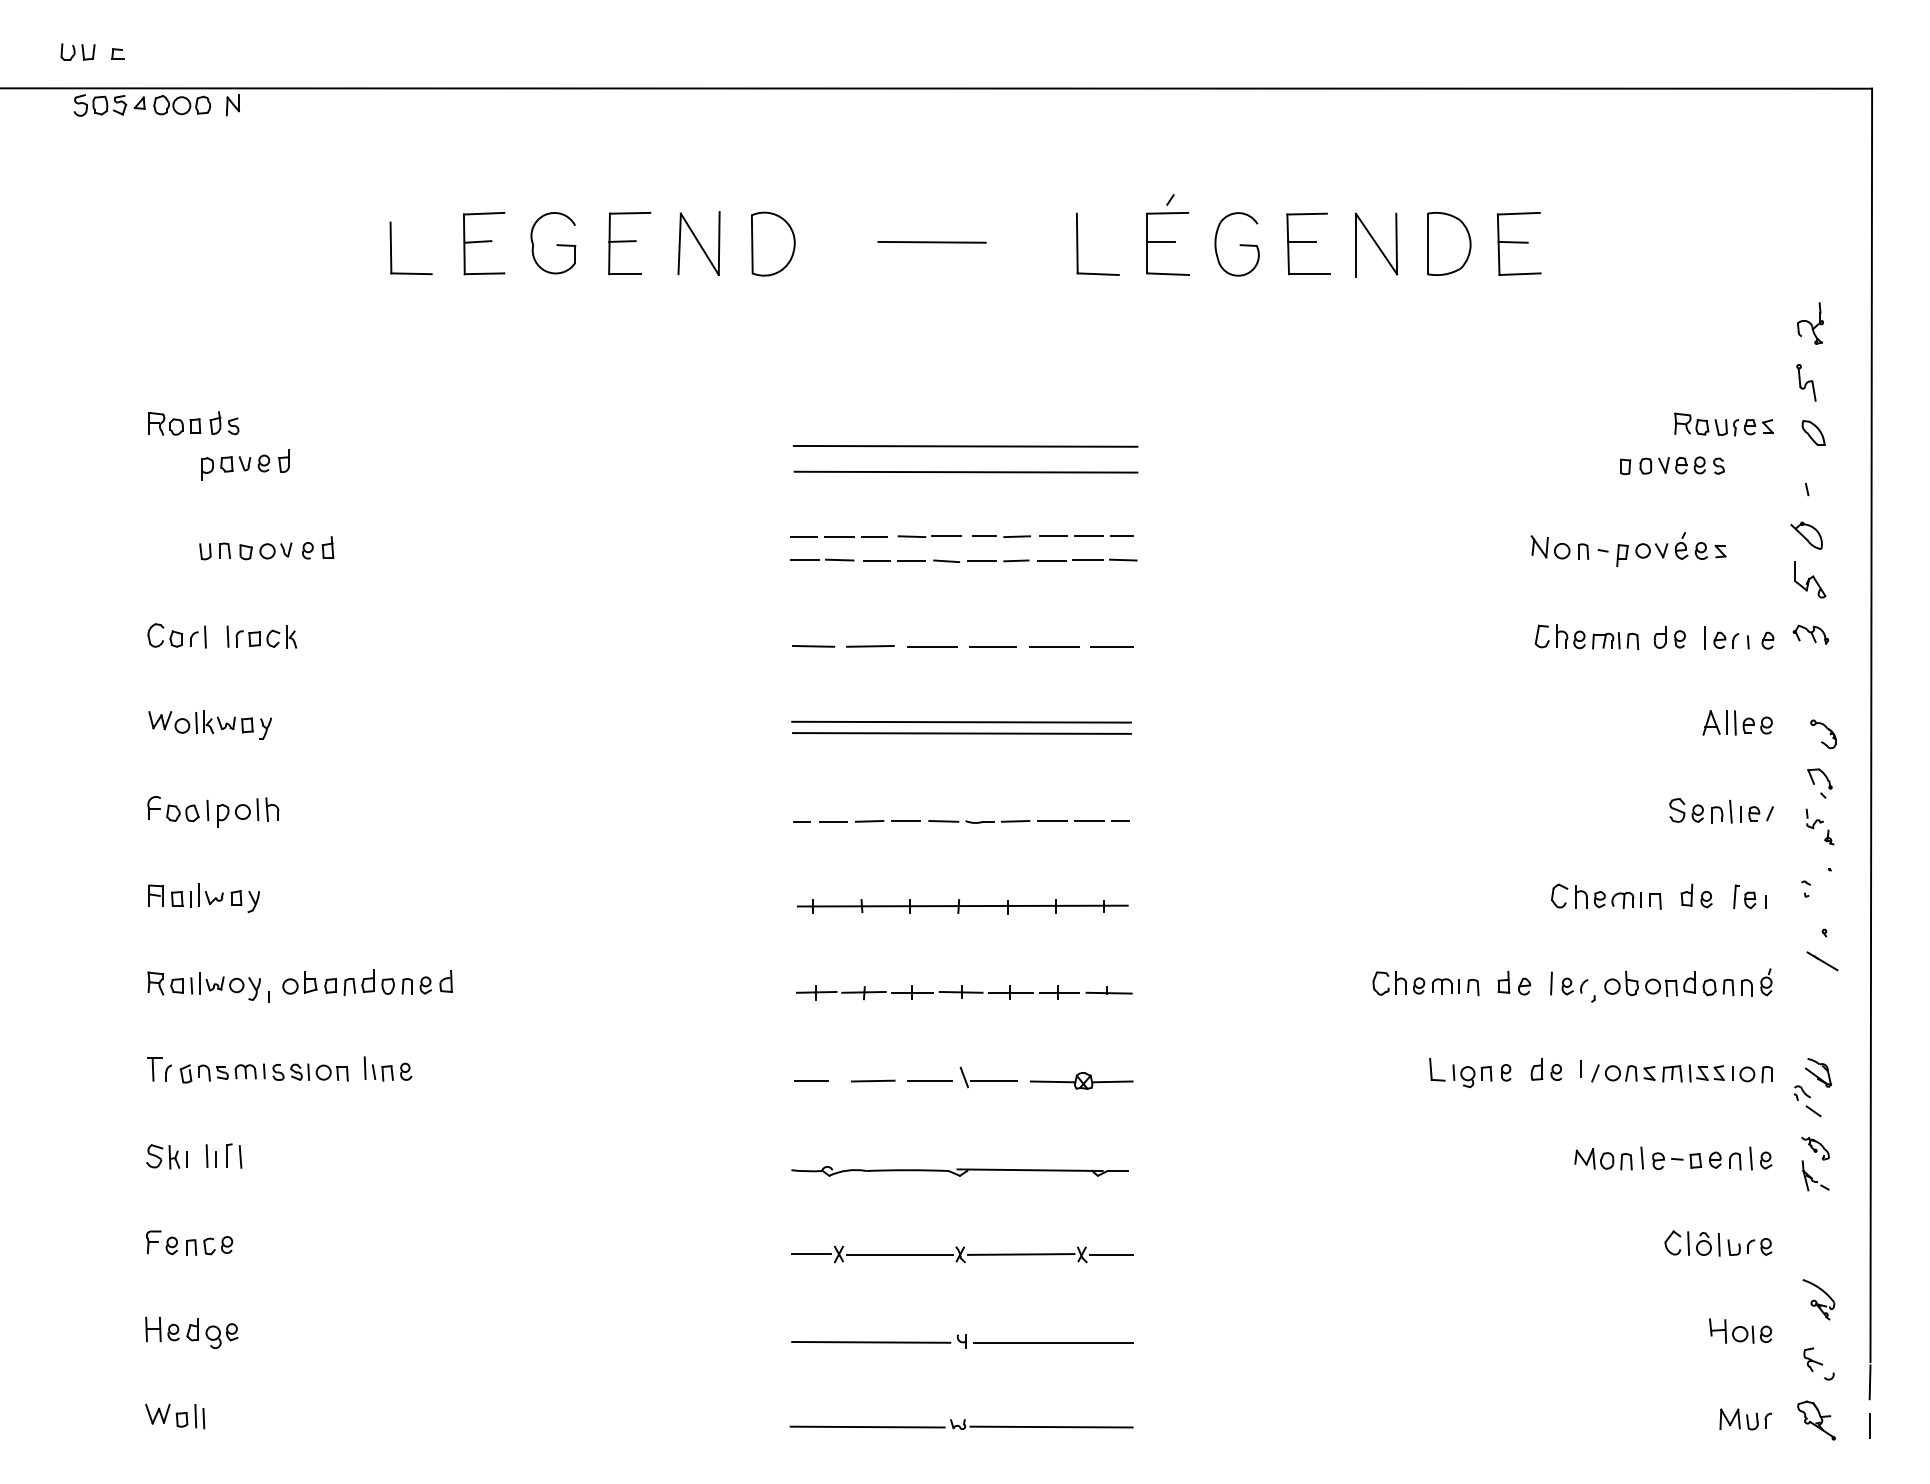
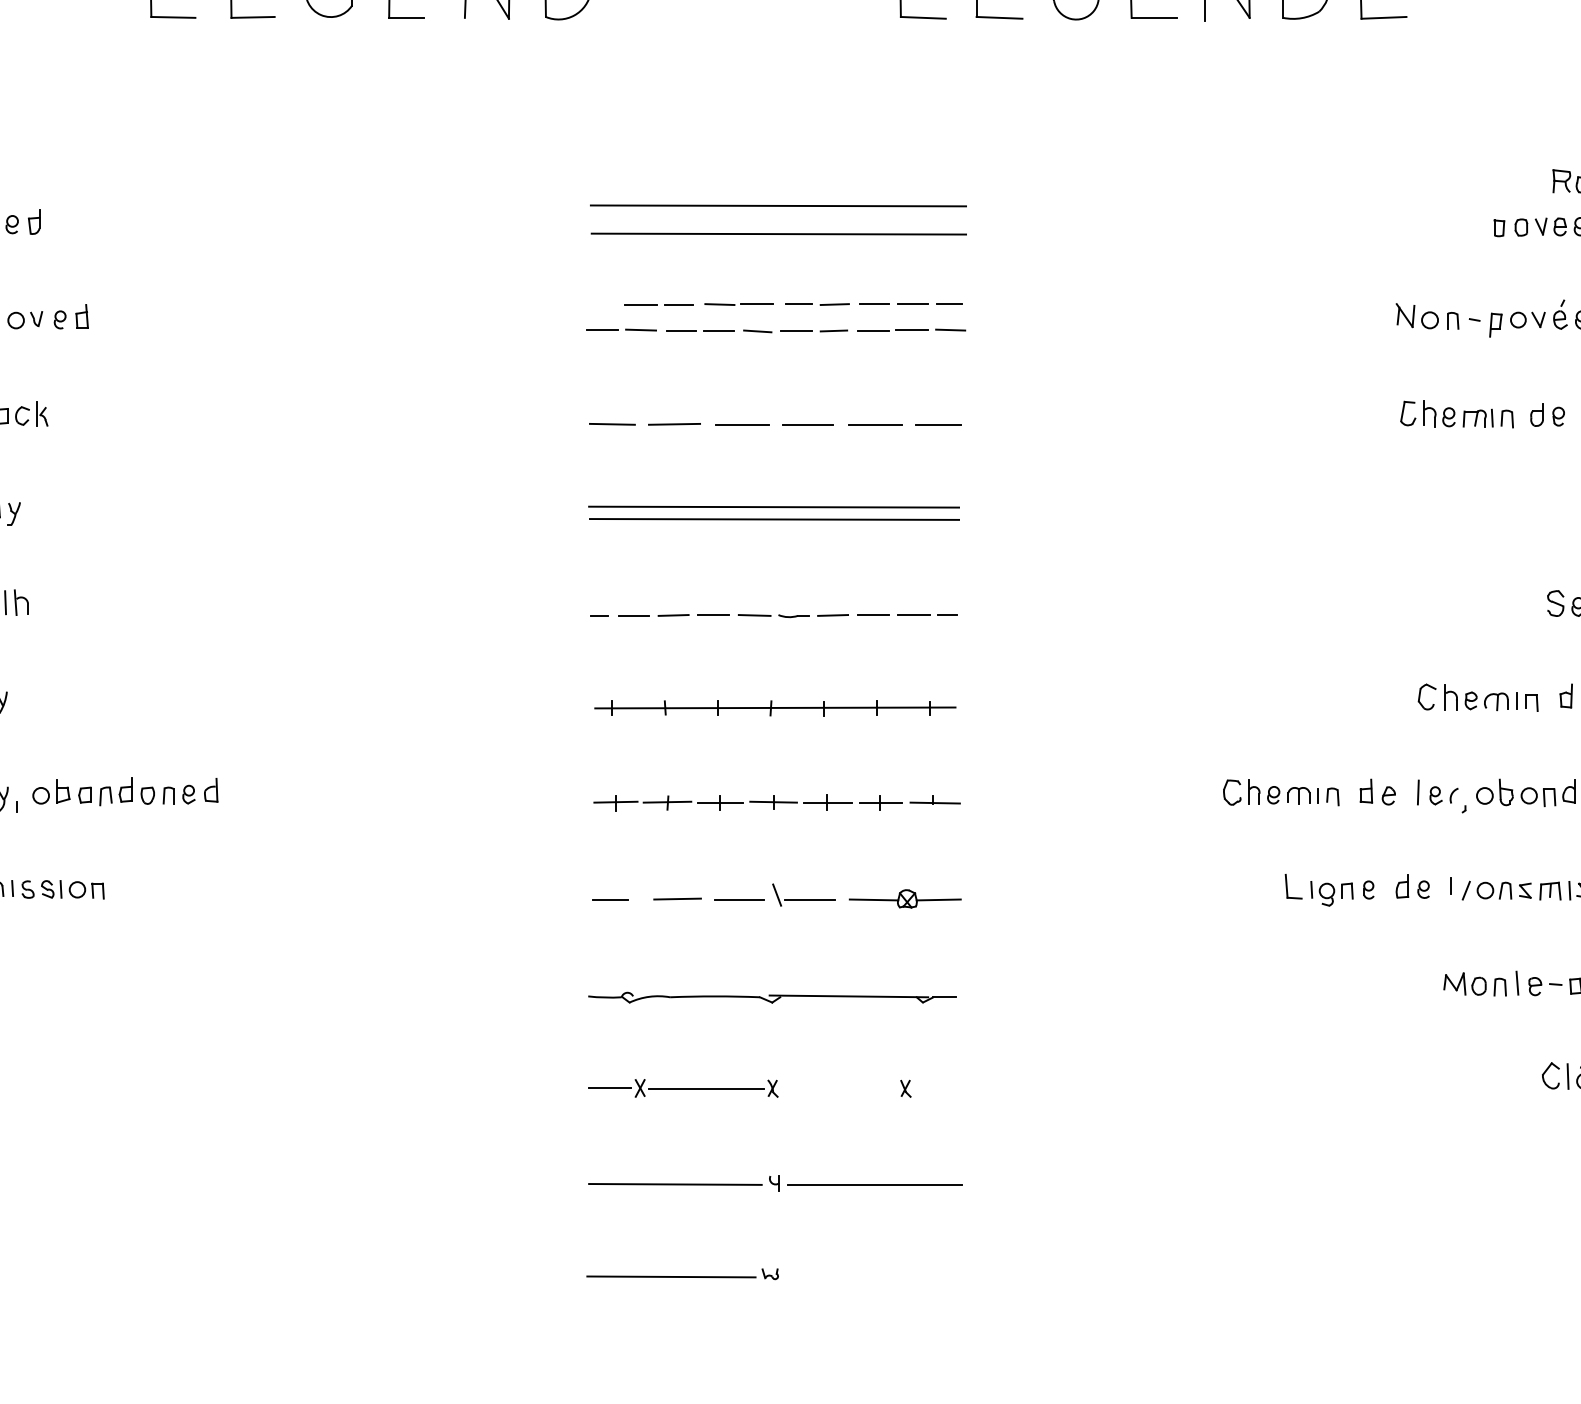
line: (804, 537) -> (602, 305), removed
part: (387, 1068) -> (147, 885), removed
line: (1021, 1254) -> (839, 1088), removed
line: (1111, 1254) -> (937, 1088), removed
line: (1051, 1426) -> (872, 1276), removed

